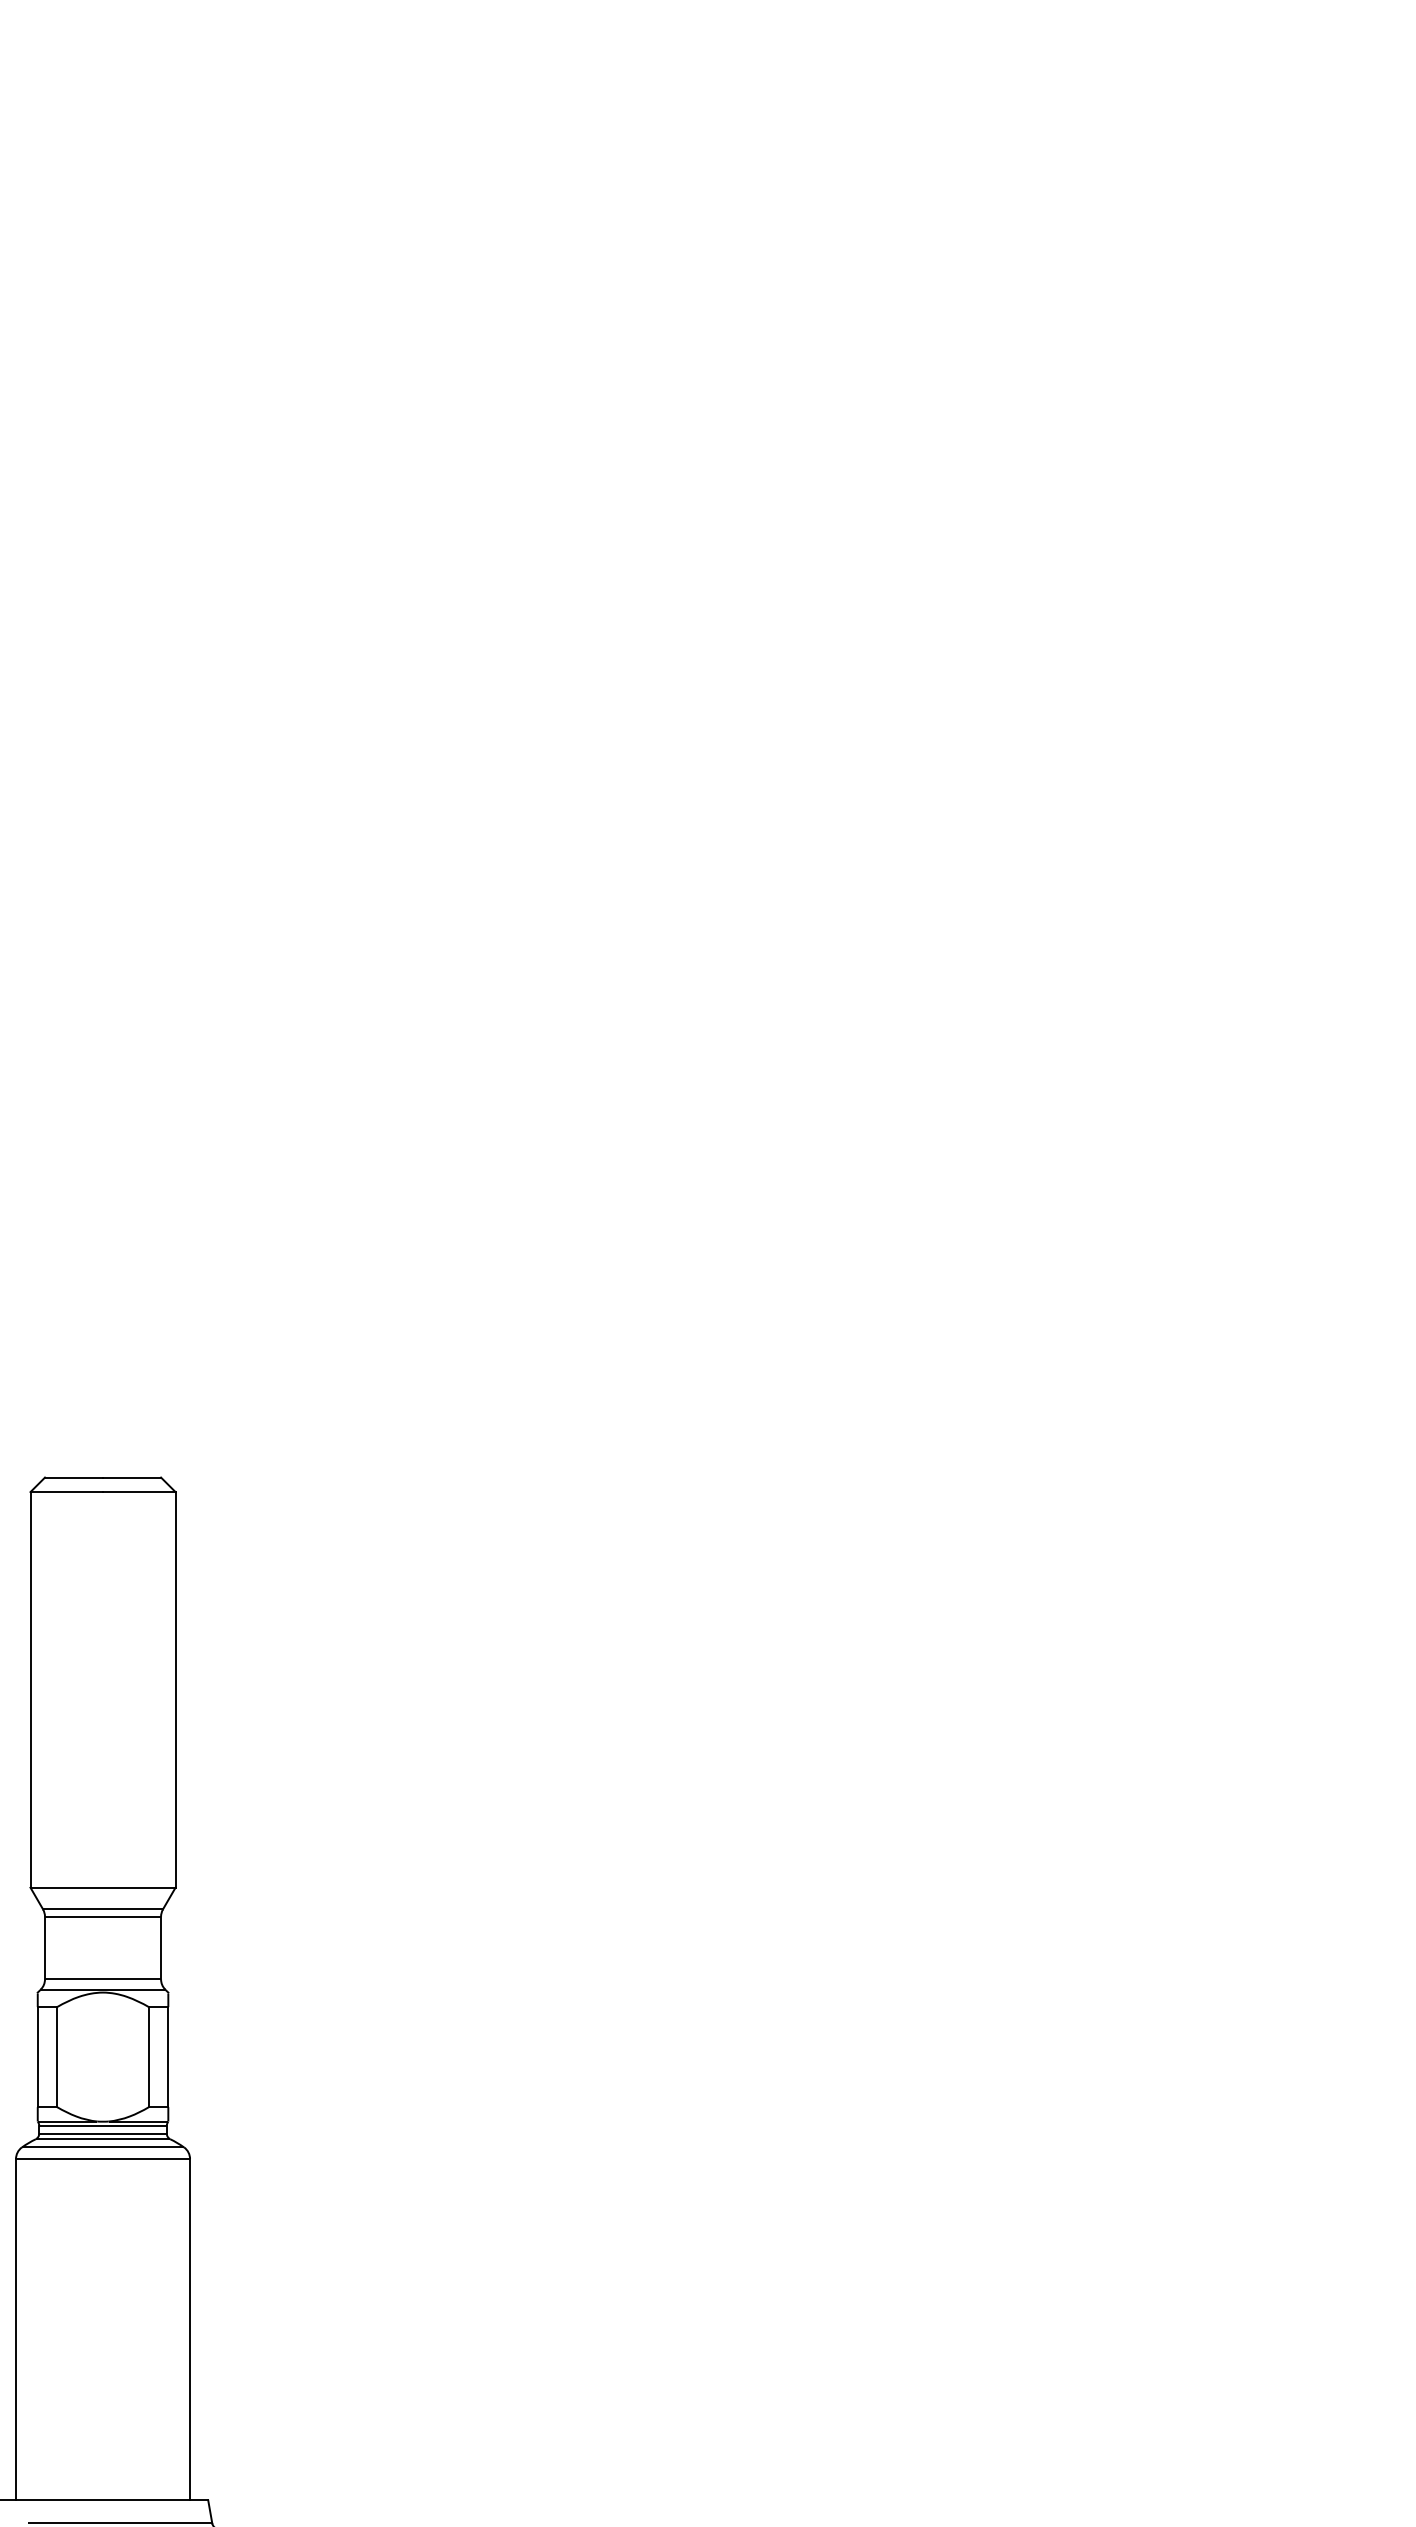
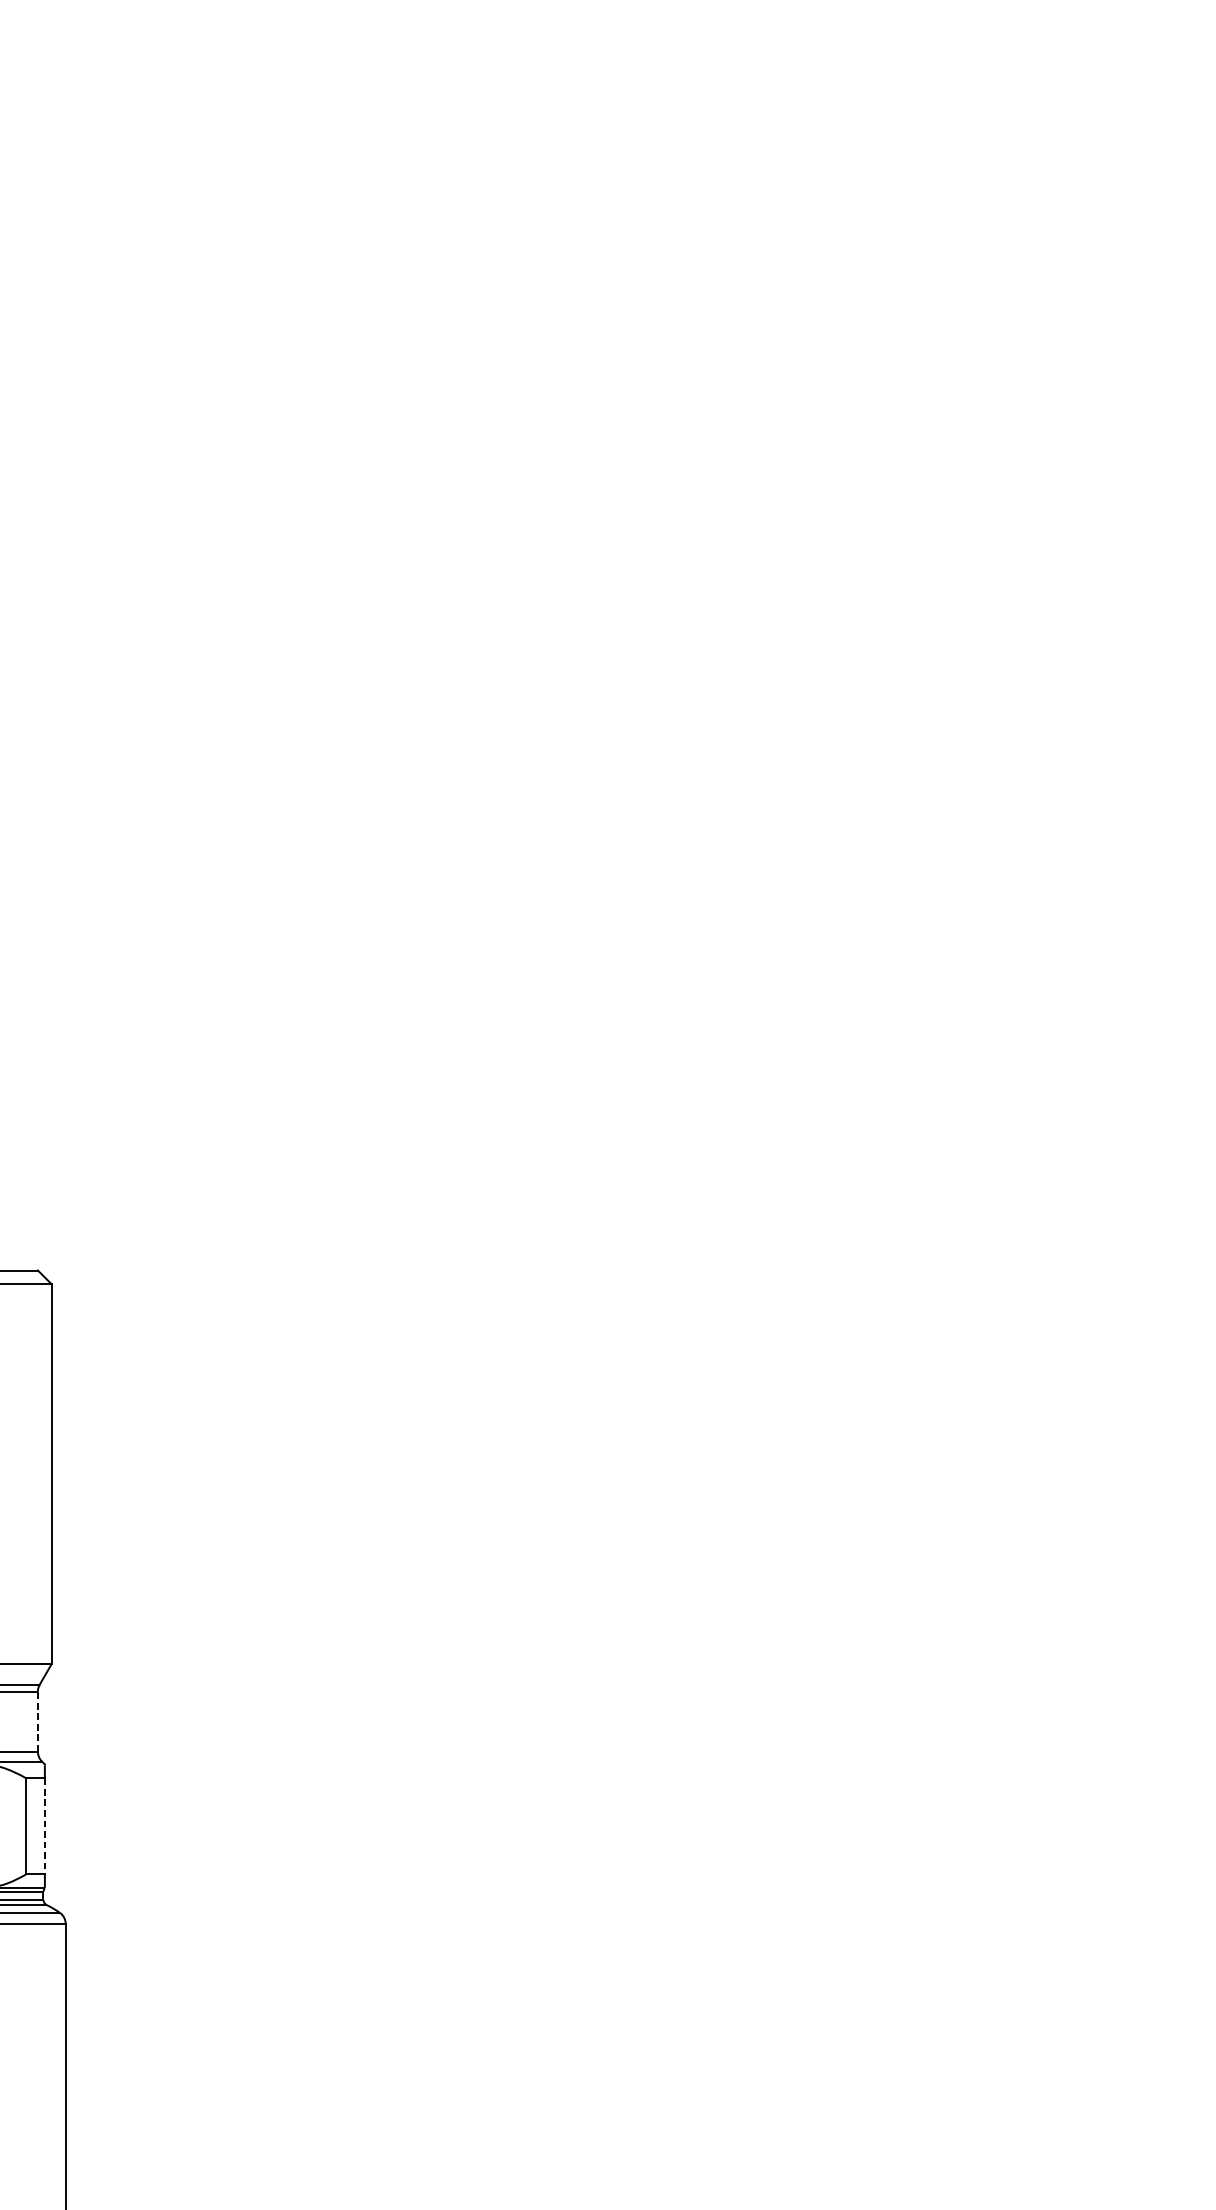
line: (161, 1947) -> (38, 1721), solid -> dashed
line: (168, 2057) -> (45, 1826), solid -> dashed

